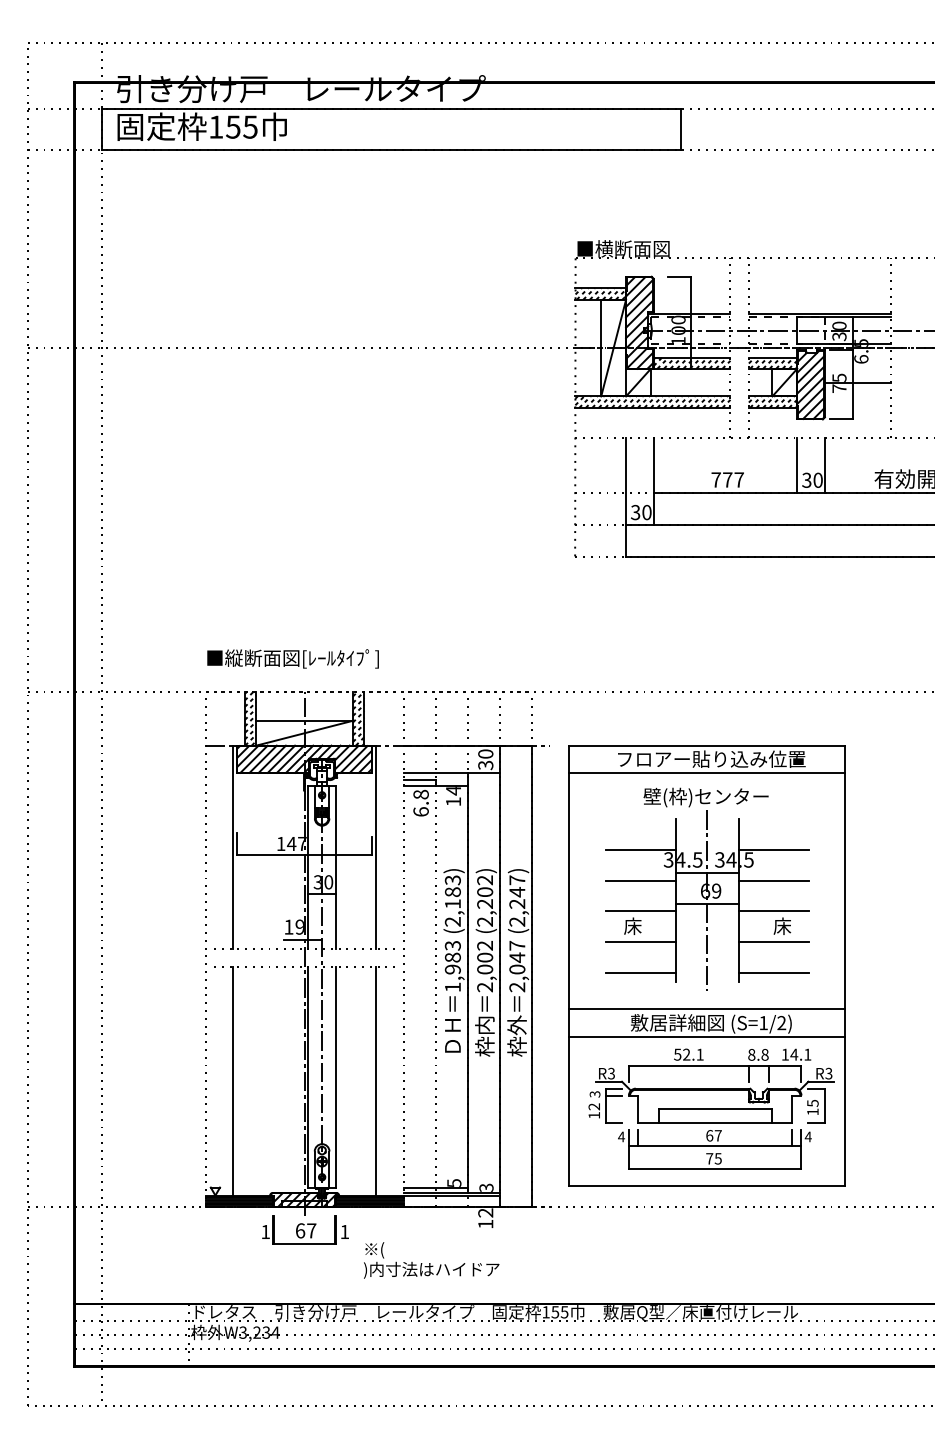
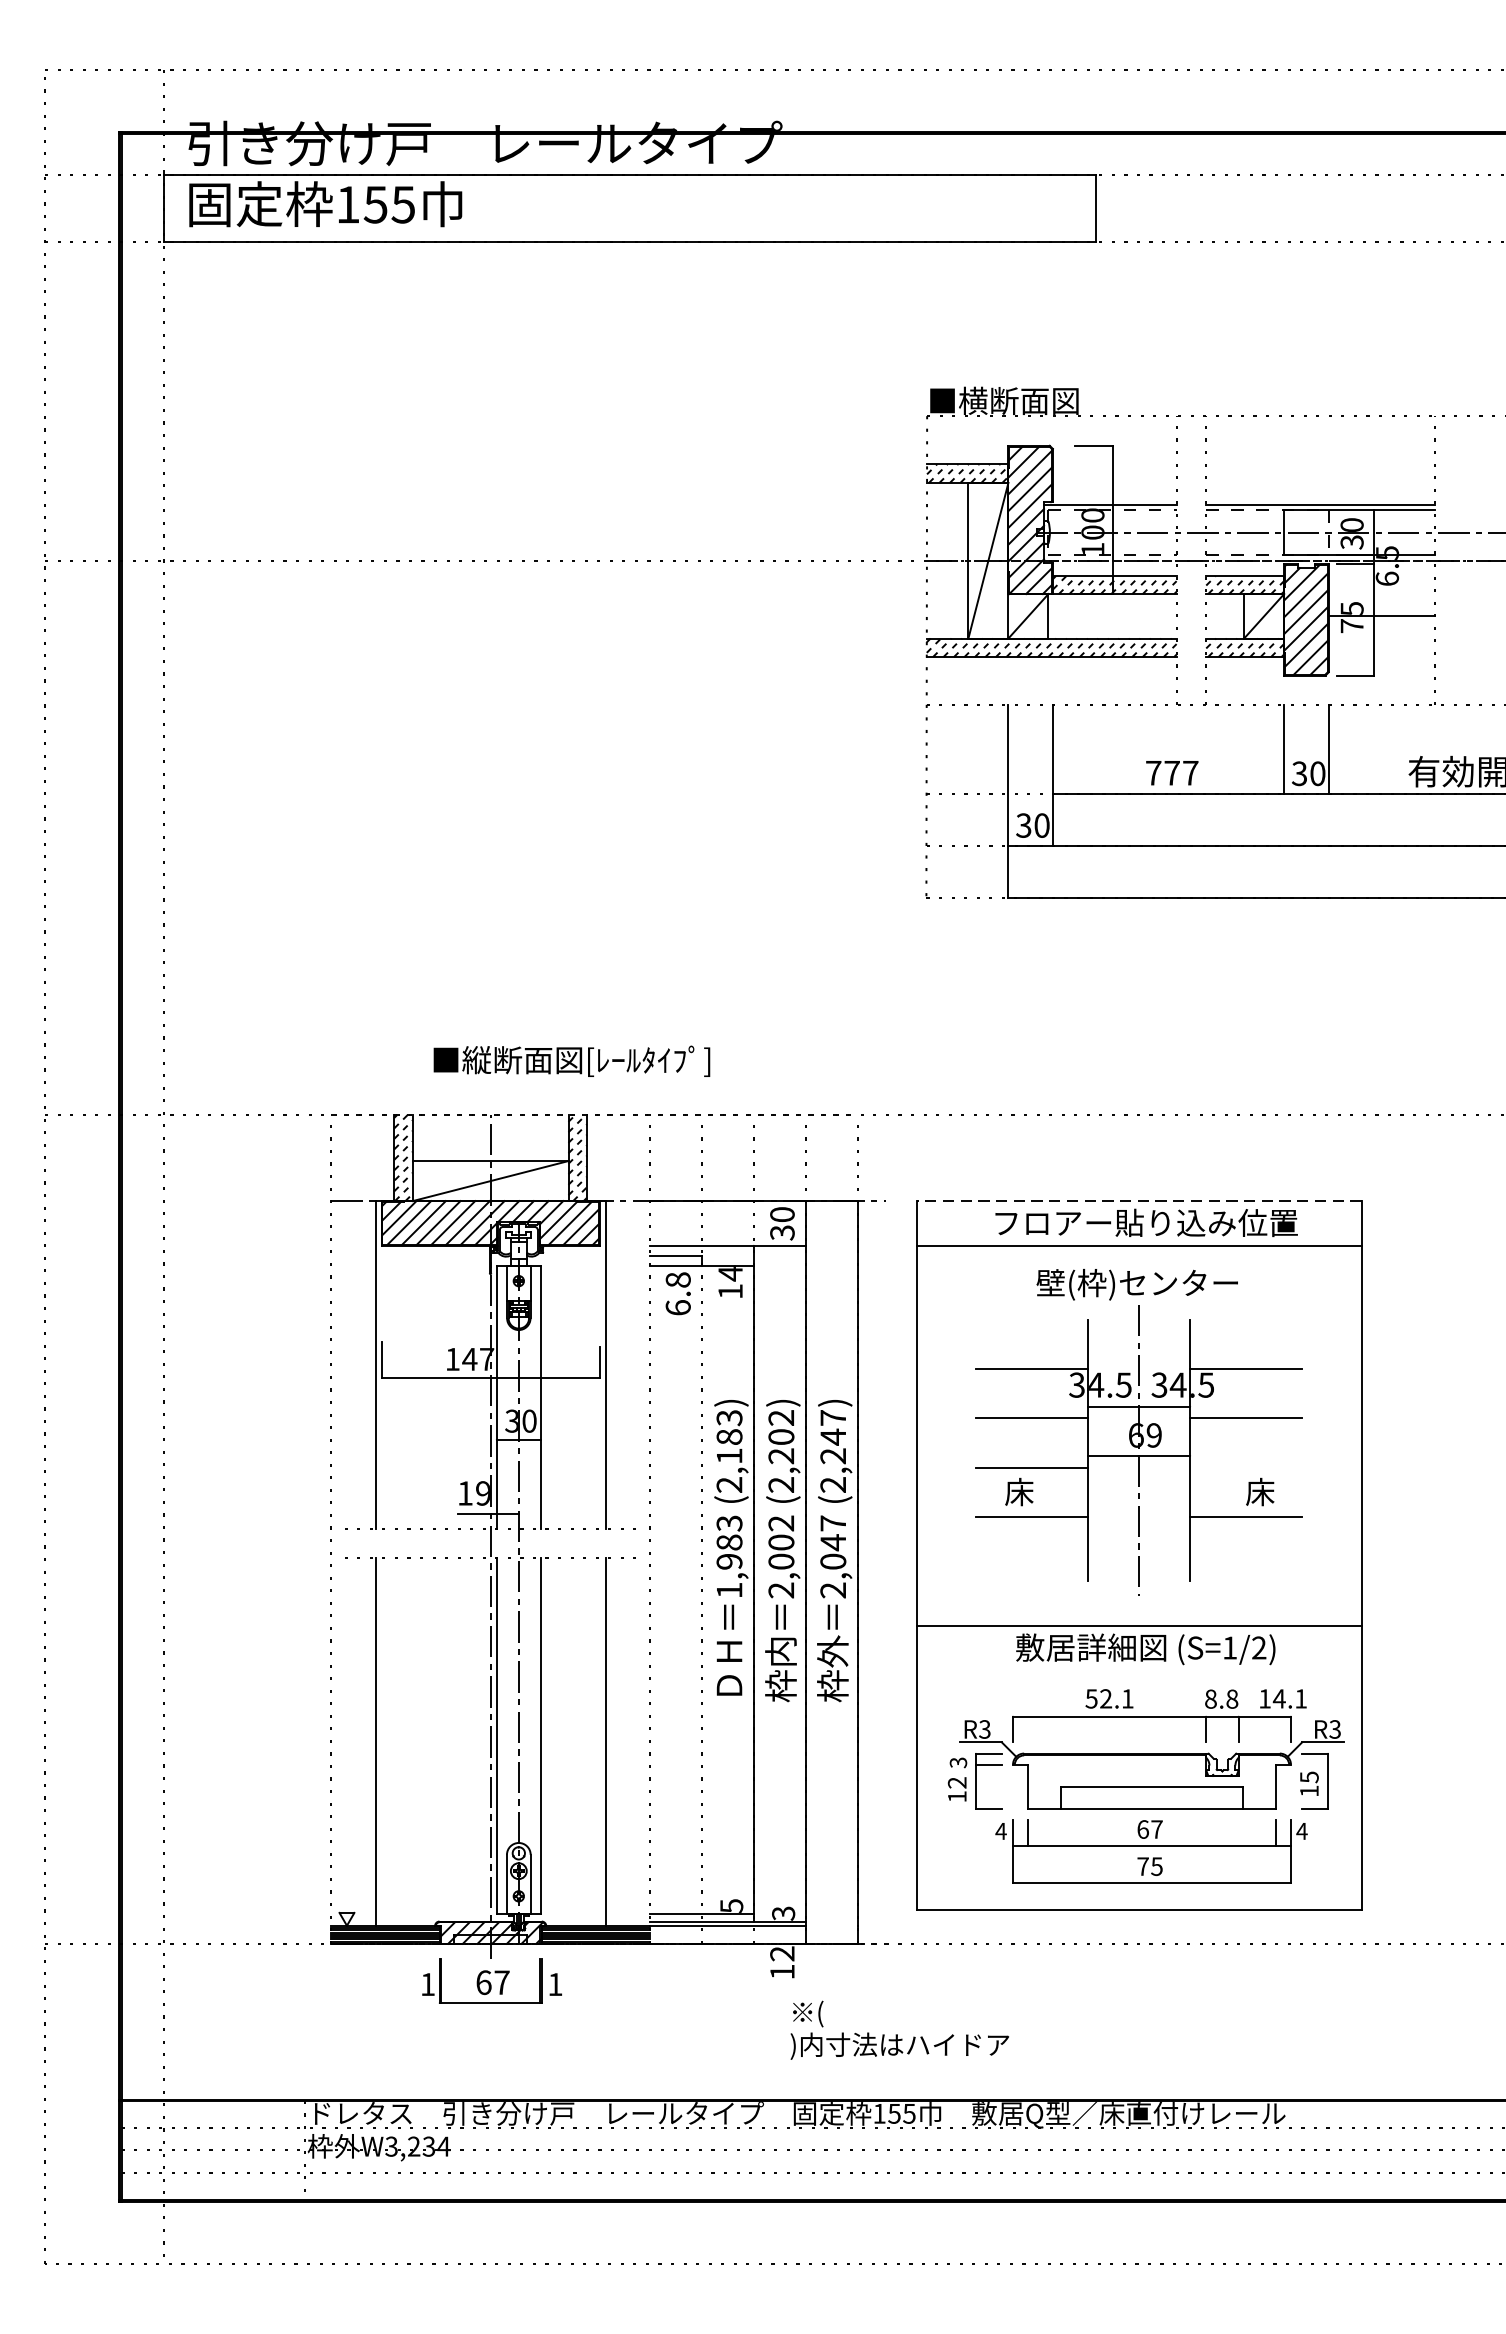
text: (292, 658) -> (570, 1060), moved
line: (706, 745) -> (1137, 1200), solid -> dashed
line: (773, 911) -> (1245, 1468), removed
line: (640, 972) -> (1031, 1566), removed
line: (773, 972) -> (1245, 1566), removed
line: (707, 1036) -> (1139, 1669), removed
text: (431, 1260) -> (899, 2030), moved

